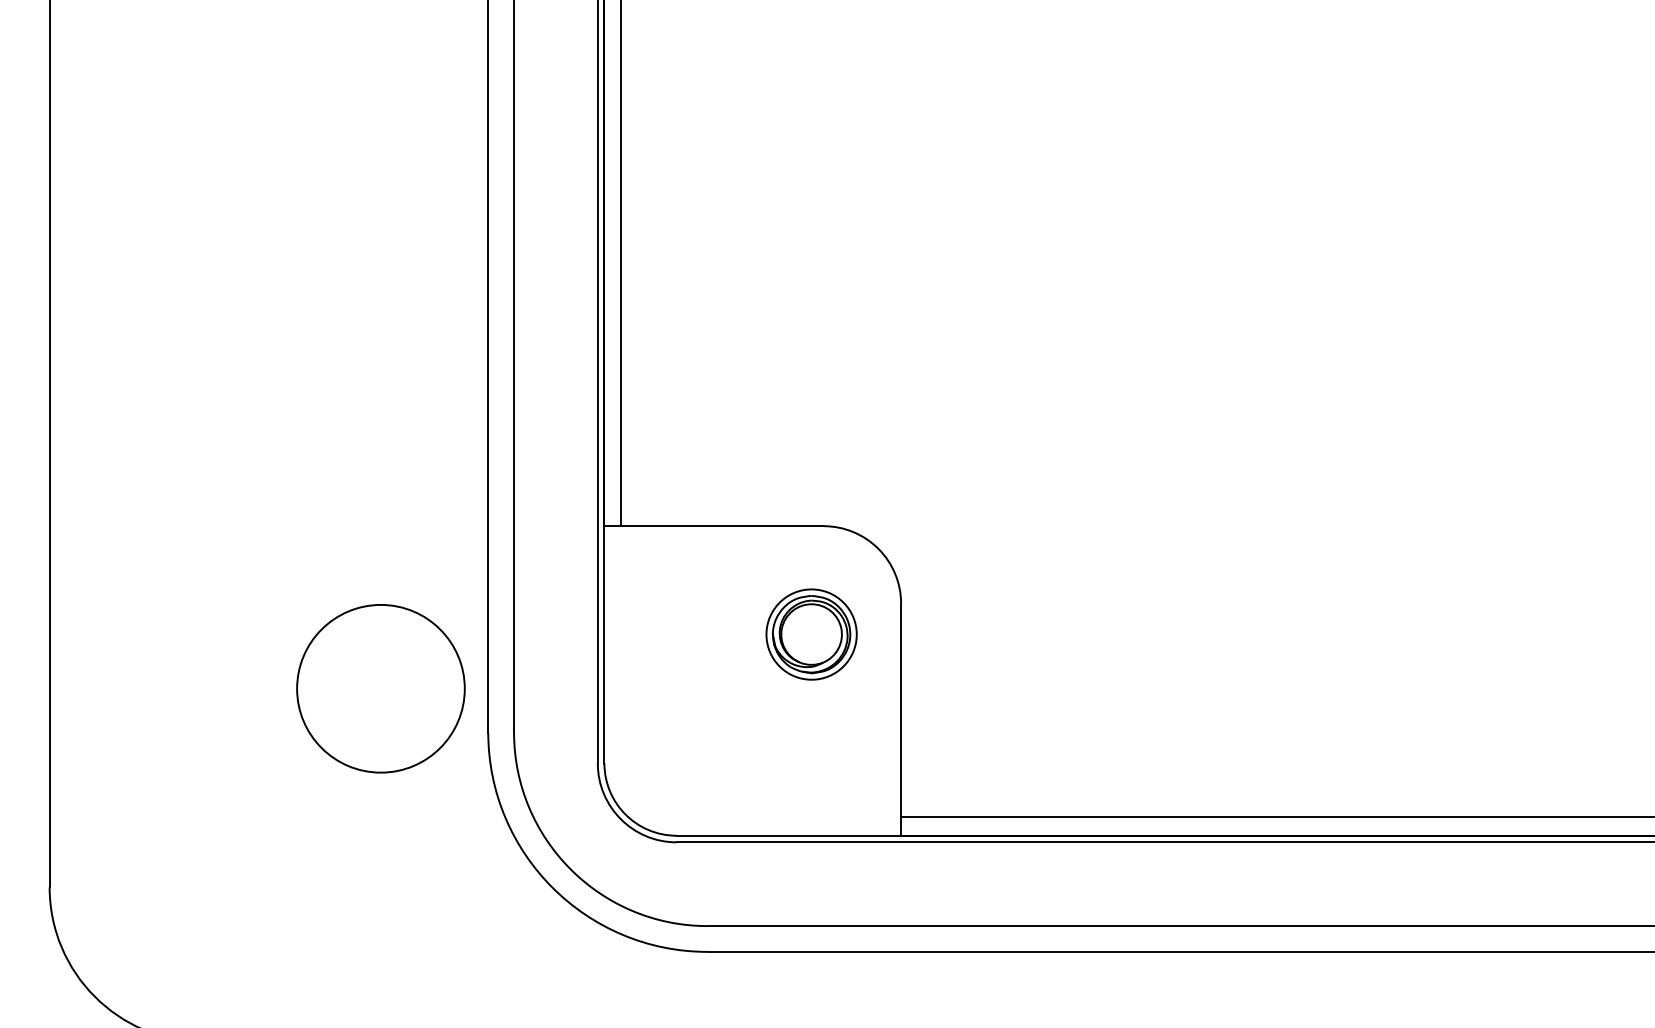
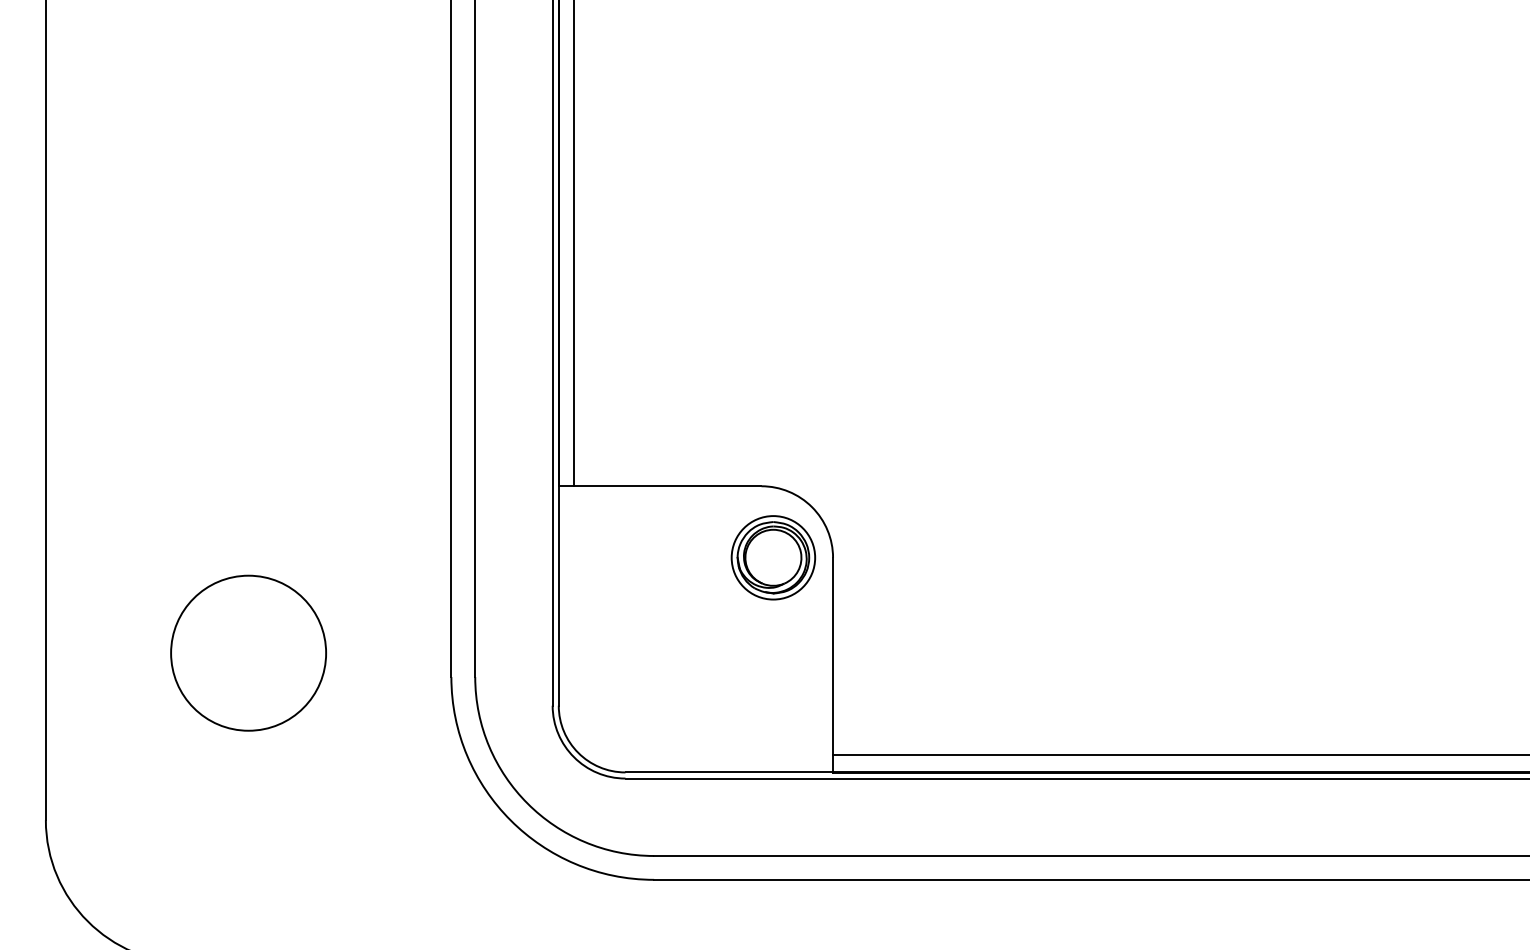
part: (811, 634) -> (773, 557), moved
circle: (380, 688) -> (248, 652), moved

